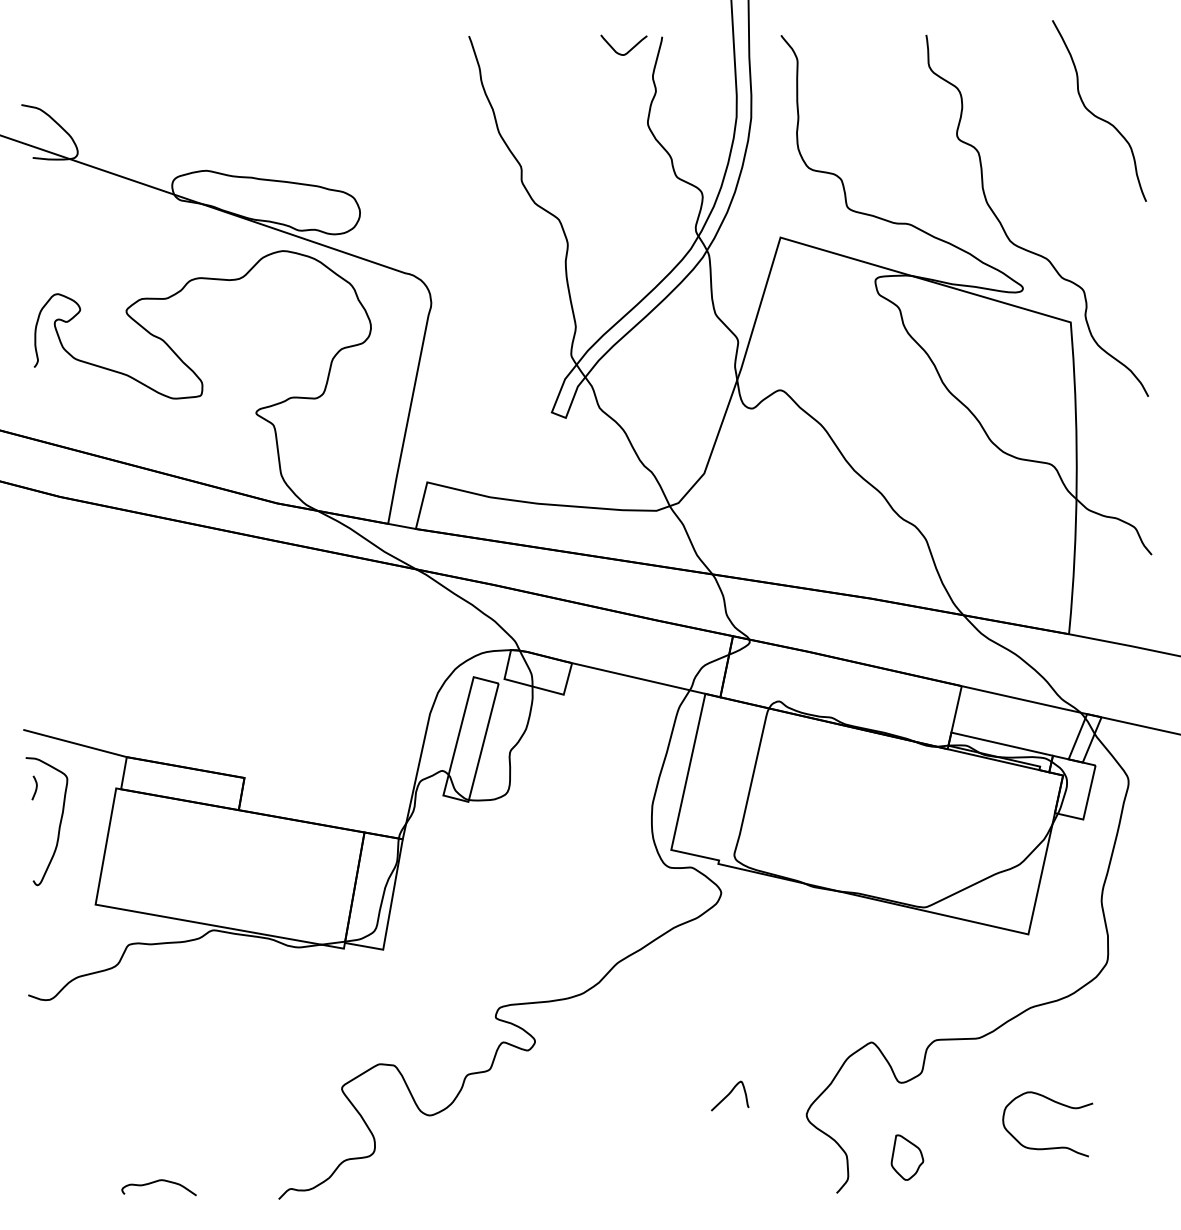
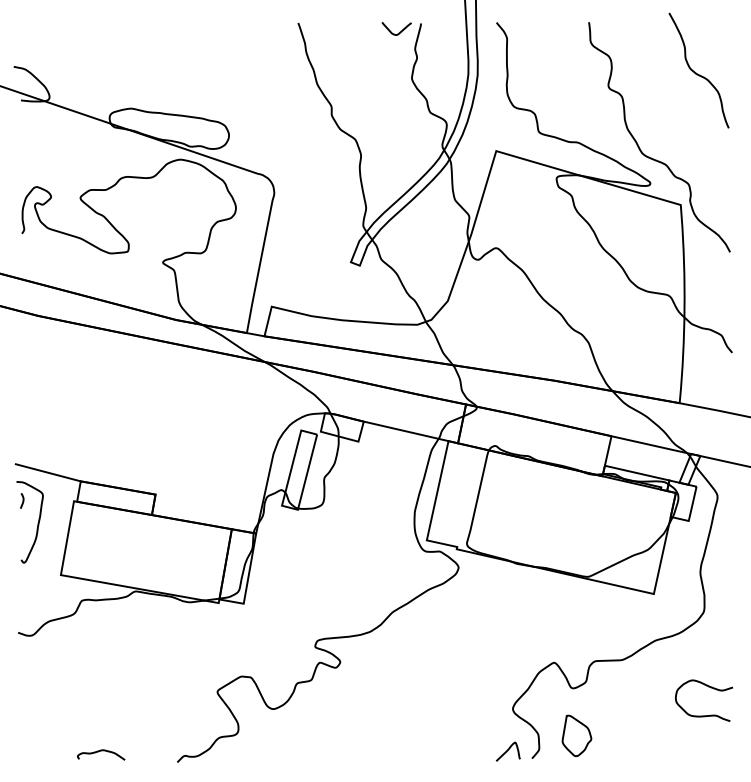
curve: (730, 1094) -> (508, 750), moved
curve: (1054, 1103) -> (708, 687), moved
part: (906, 1156) -> (576, 735), size x1.43

